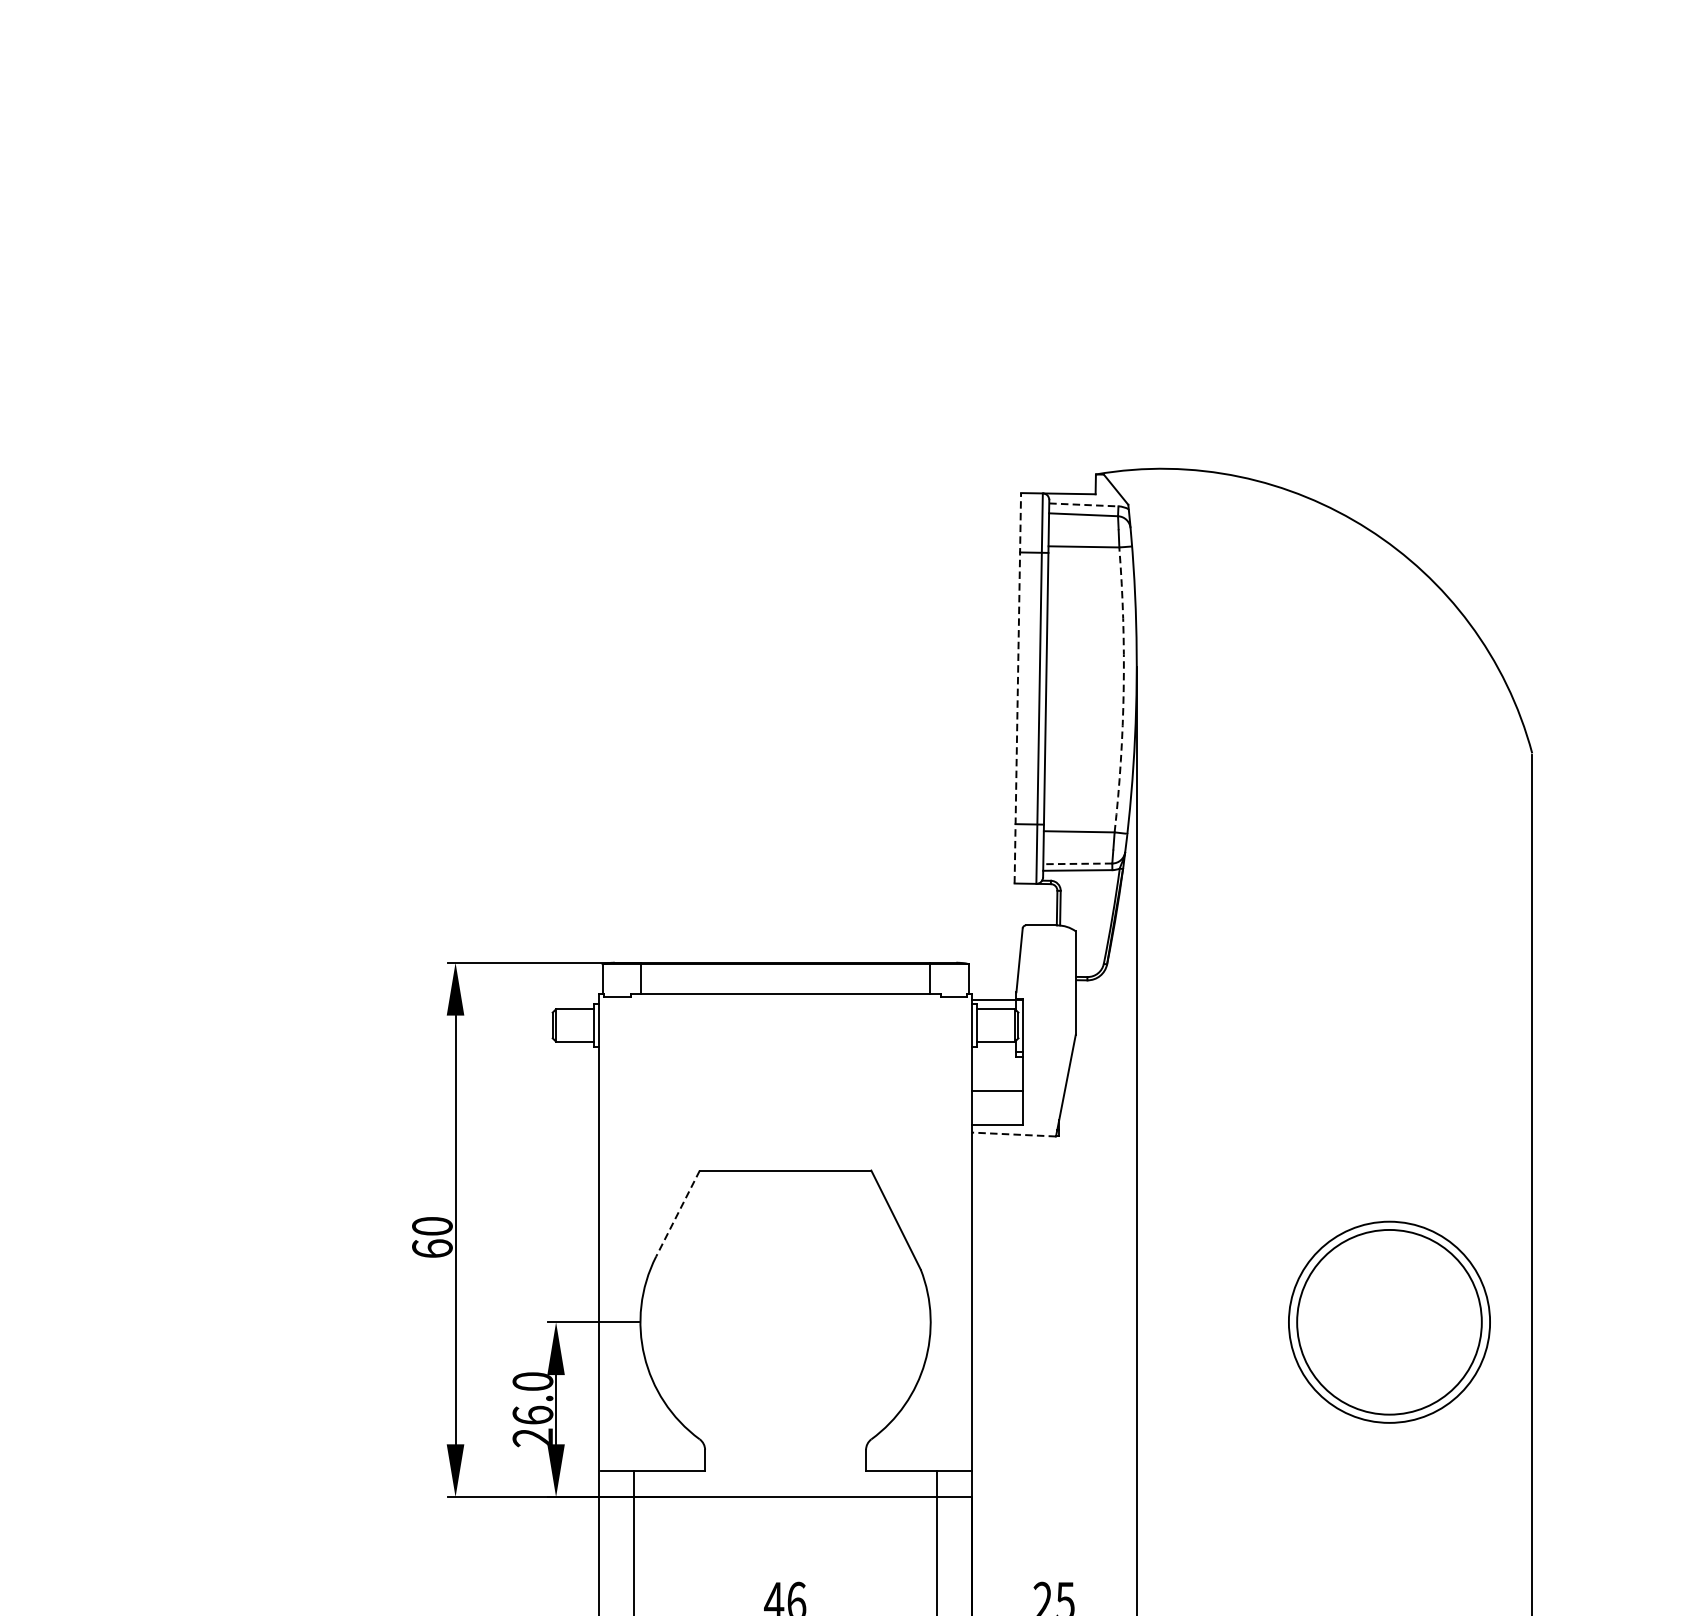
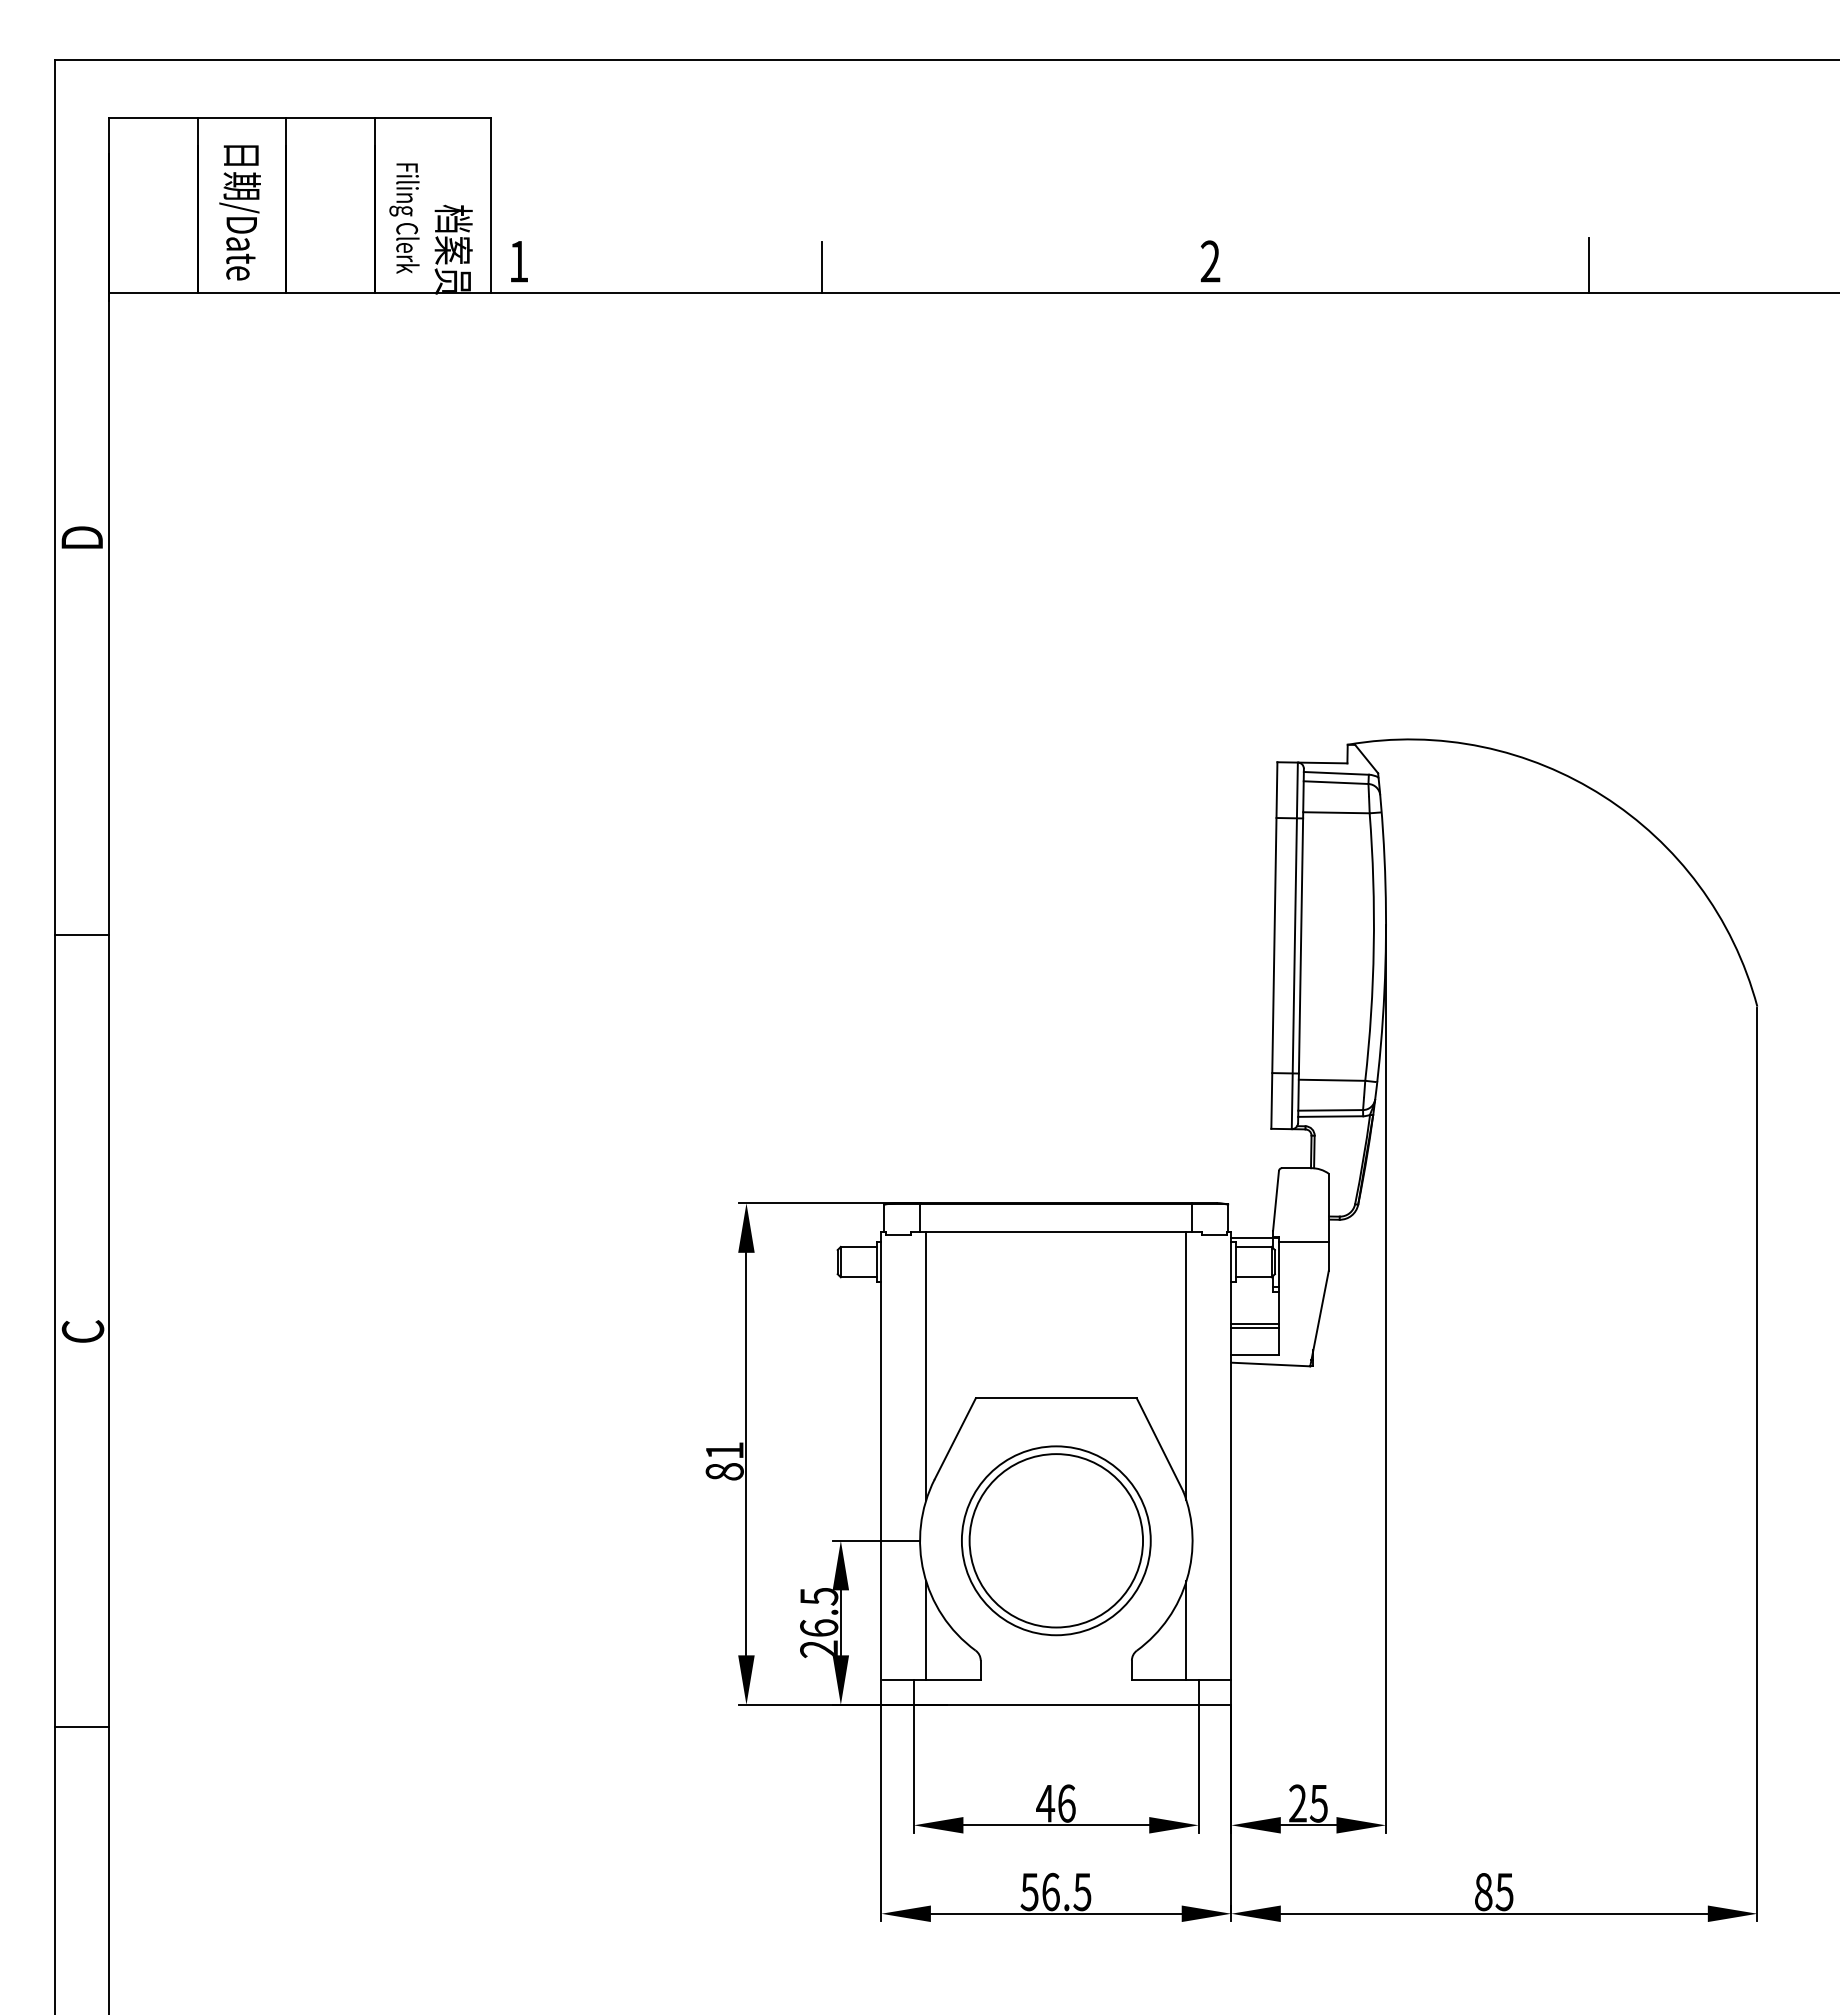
line: (1083, 505) -> (1336, 773), dashed -> solid
line: (1017, 688) -> (1274, 945), dashed -> solid
arc: (1123, 690) -> (1373, 947), dashed -> solid
line: (1077, 863) -> (1330, 1110), dashed -> solid
line: (1048, 1004) -> (1303, 1242), added
line: (997, 1096) -> (1255, 1328), added
line: (1013, 1134) -> (1270, 1364), dashed -> solid
line: (647, 1136) -> (926, 1366), added
line: (924, 1136) -> (1186, 1366), added
line: (678, 1214) -> (955, 1439), dashed -> solid
text: (432, 1237) -> (724, 1461), 60 -> 81
part: (1389, 1321) -> (1056, 1540), moved
text: (533, 1381) -> (819, 1596), 26.0 -> 26.5
line: (647, 1417) -> (926, 1630), added
line: (924, 1417) -> (1186, 1630), added

